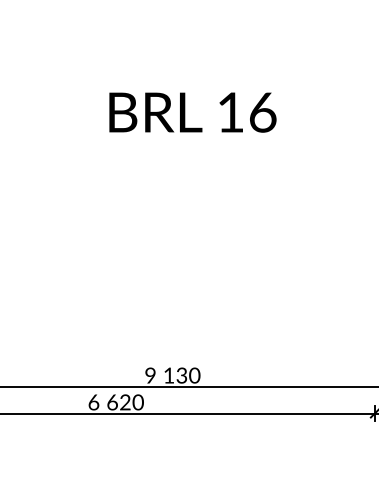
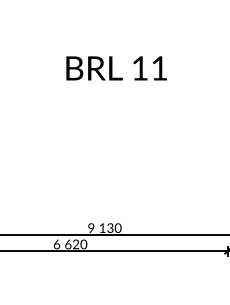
text: (262, 112) -> (159, 68), 16 -> 11

